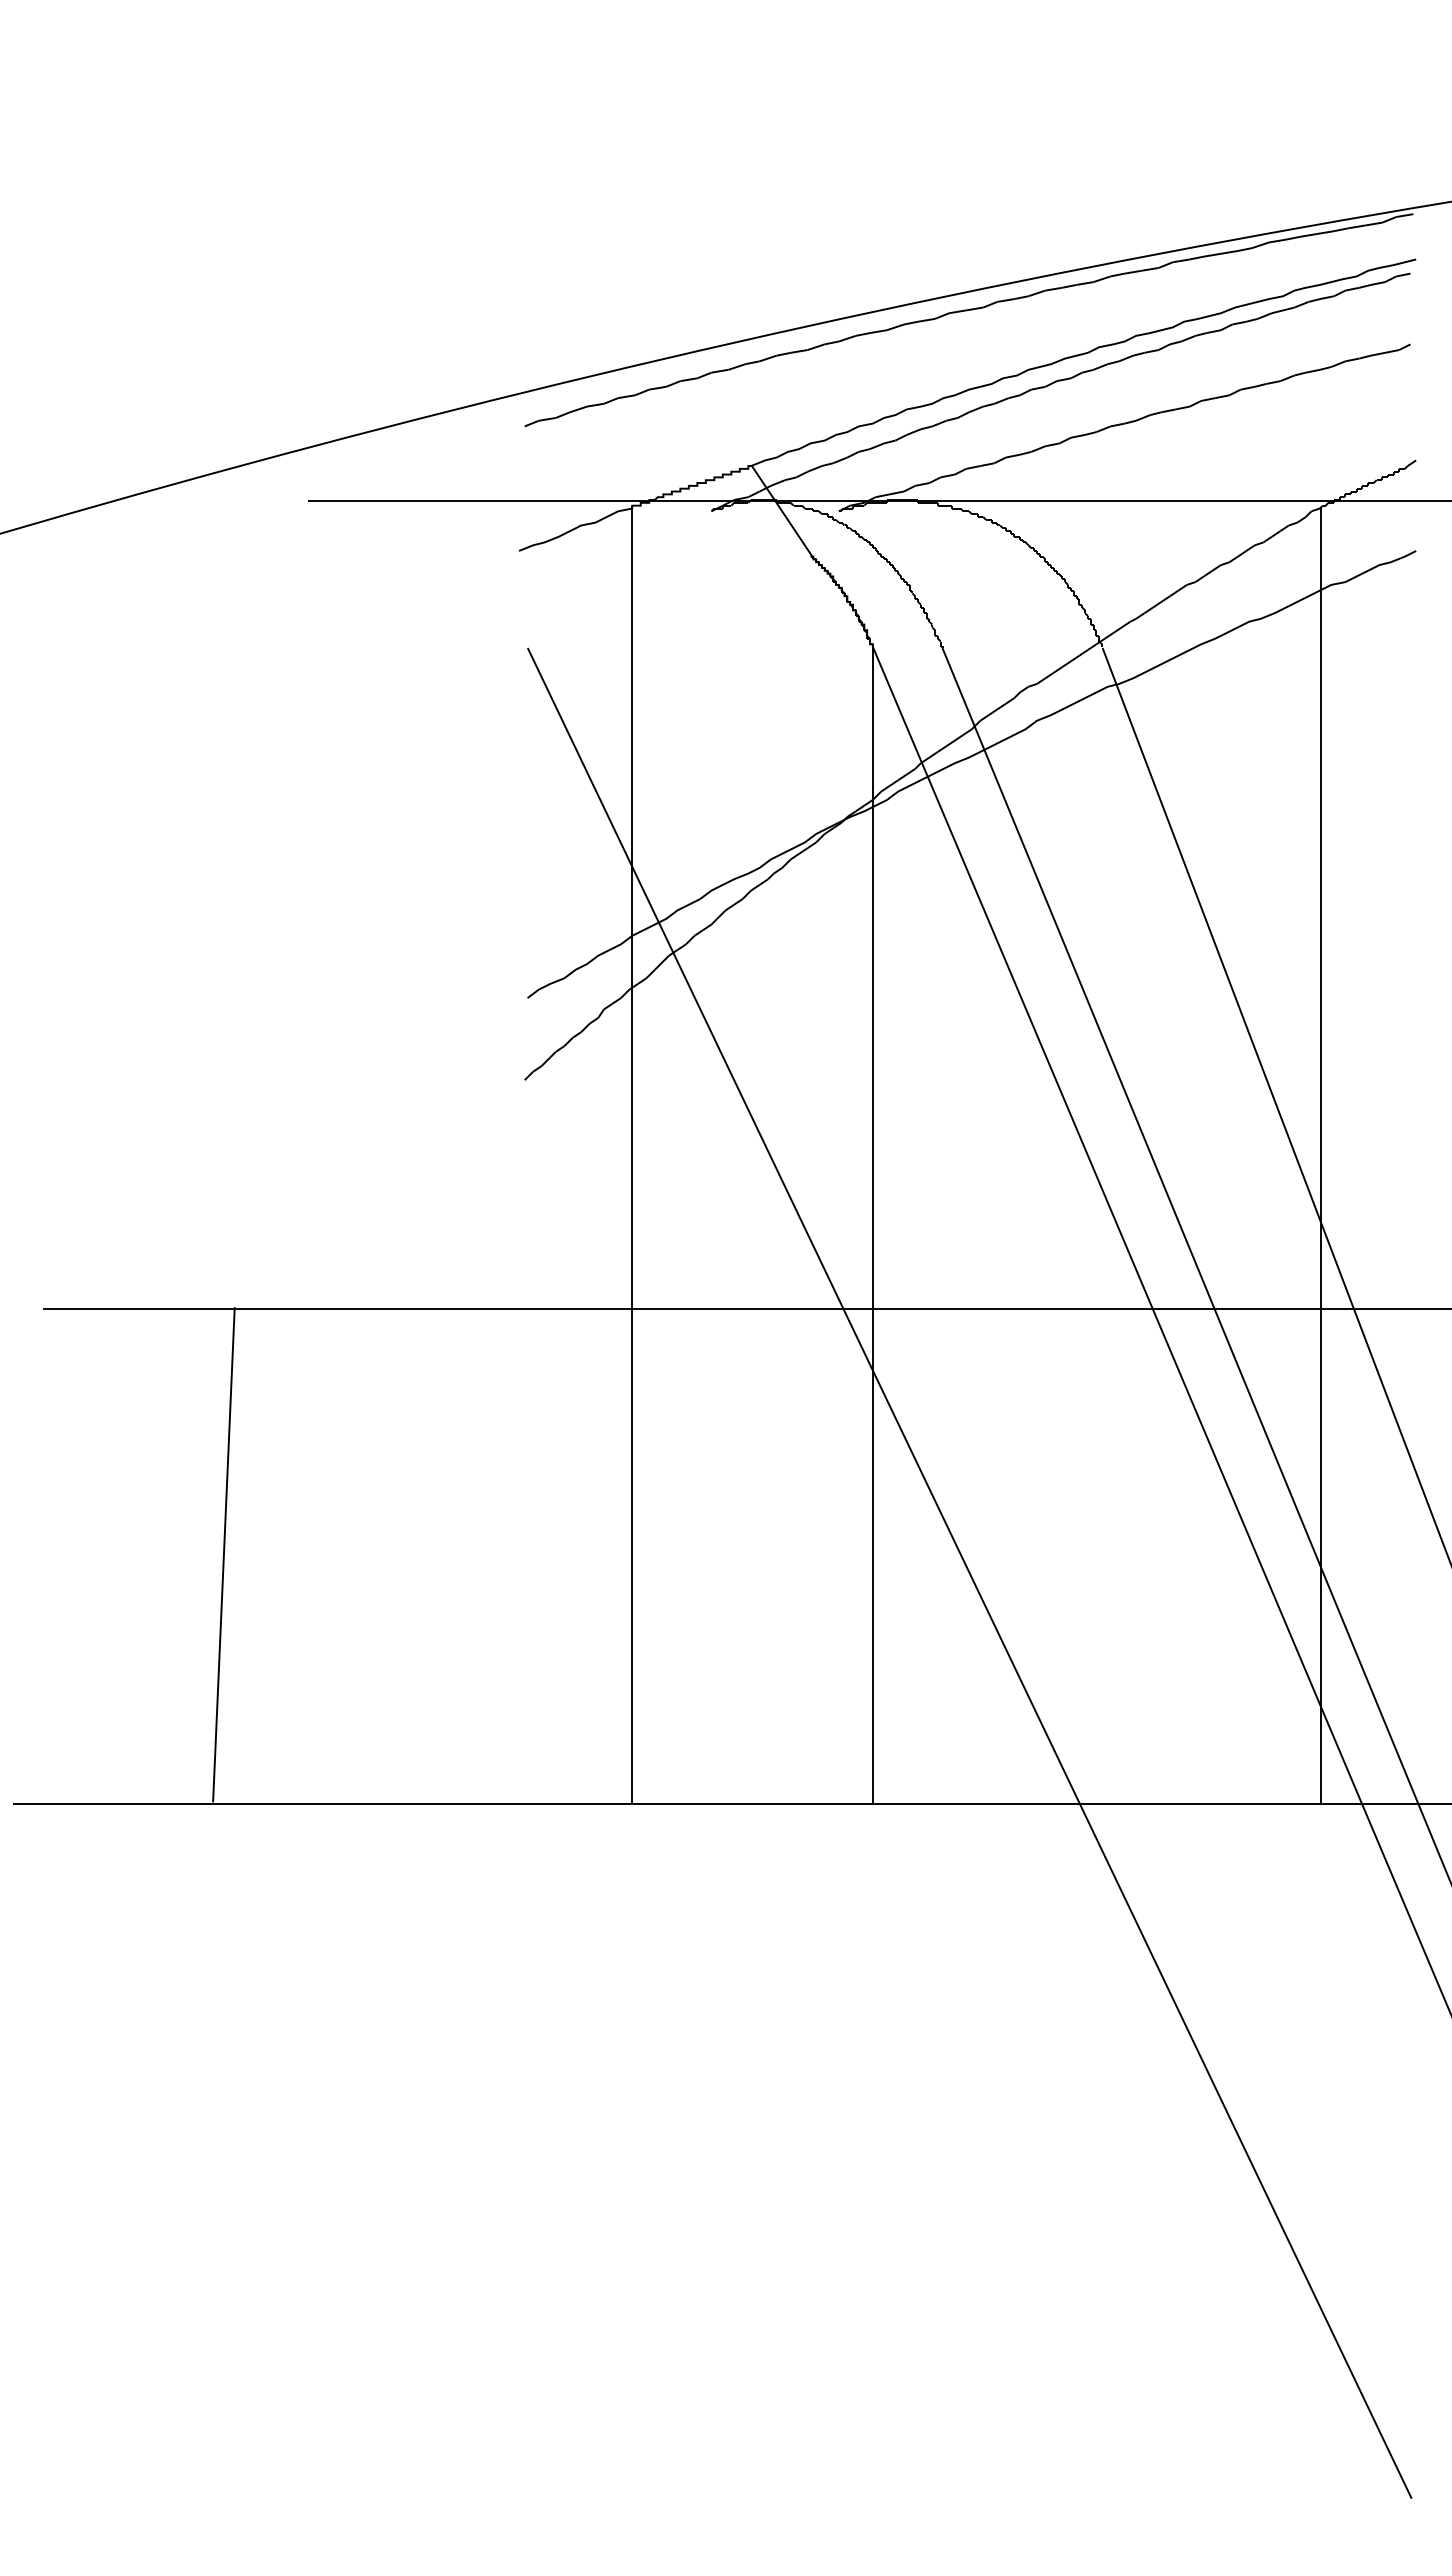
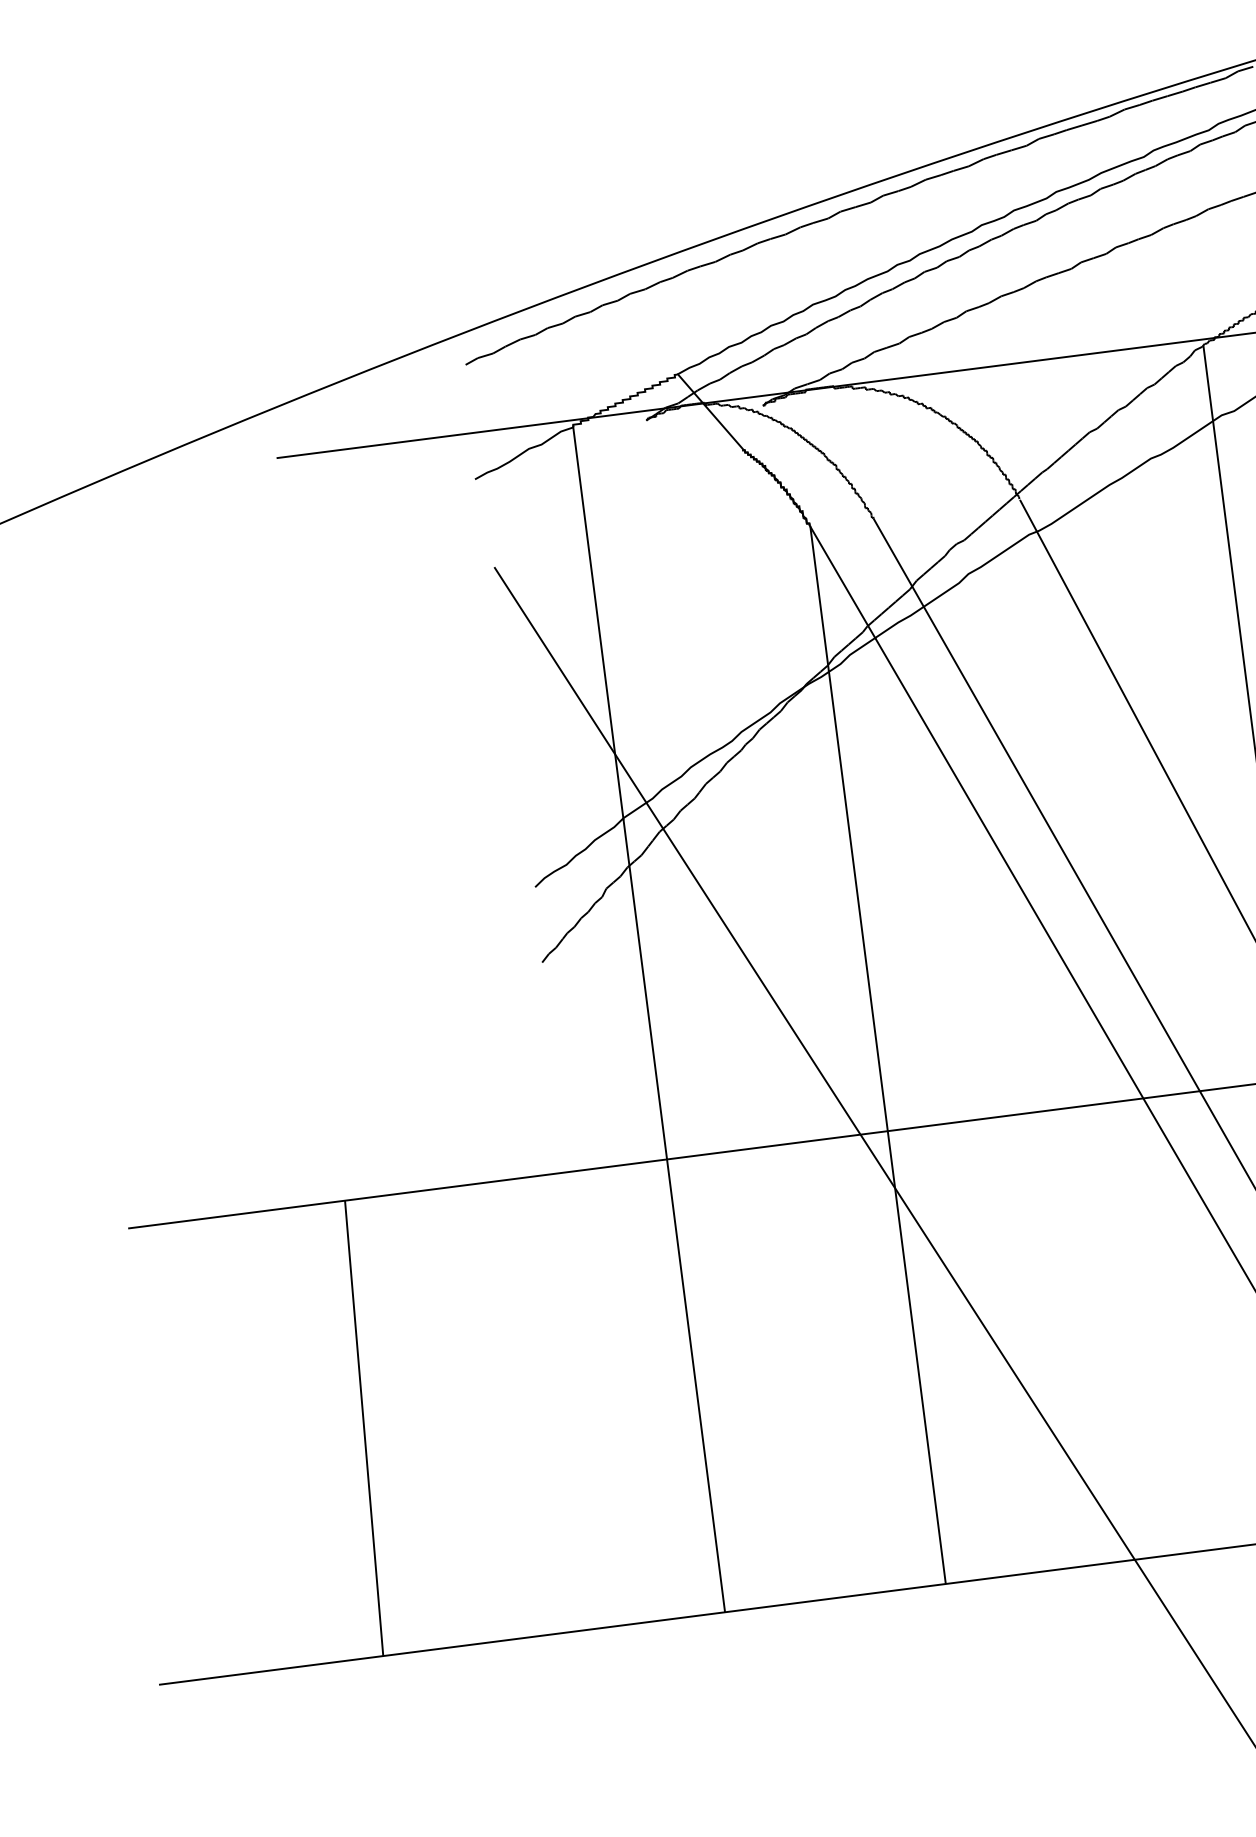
line: (223, 1554) -> (363, 1428), moved

